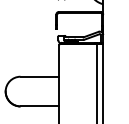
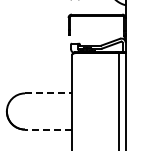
line: (39, 76) -> (48, 93), solid -> dashed
line: (39, 106) -> (48, 129), solid -> dashed

